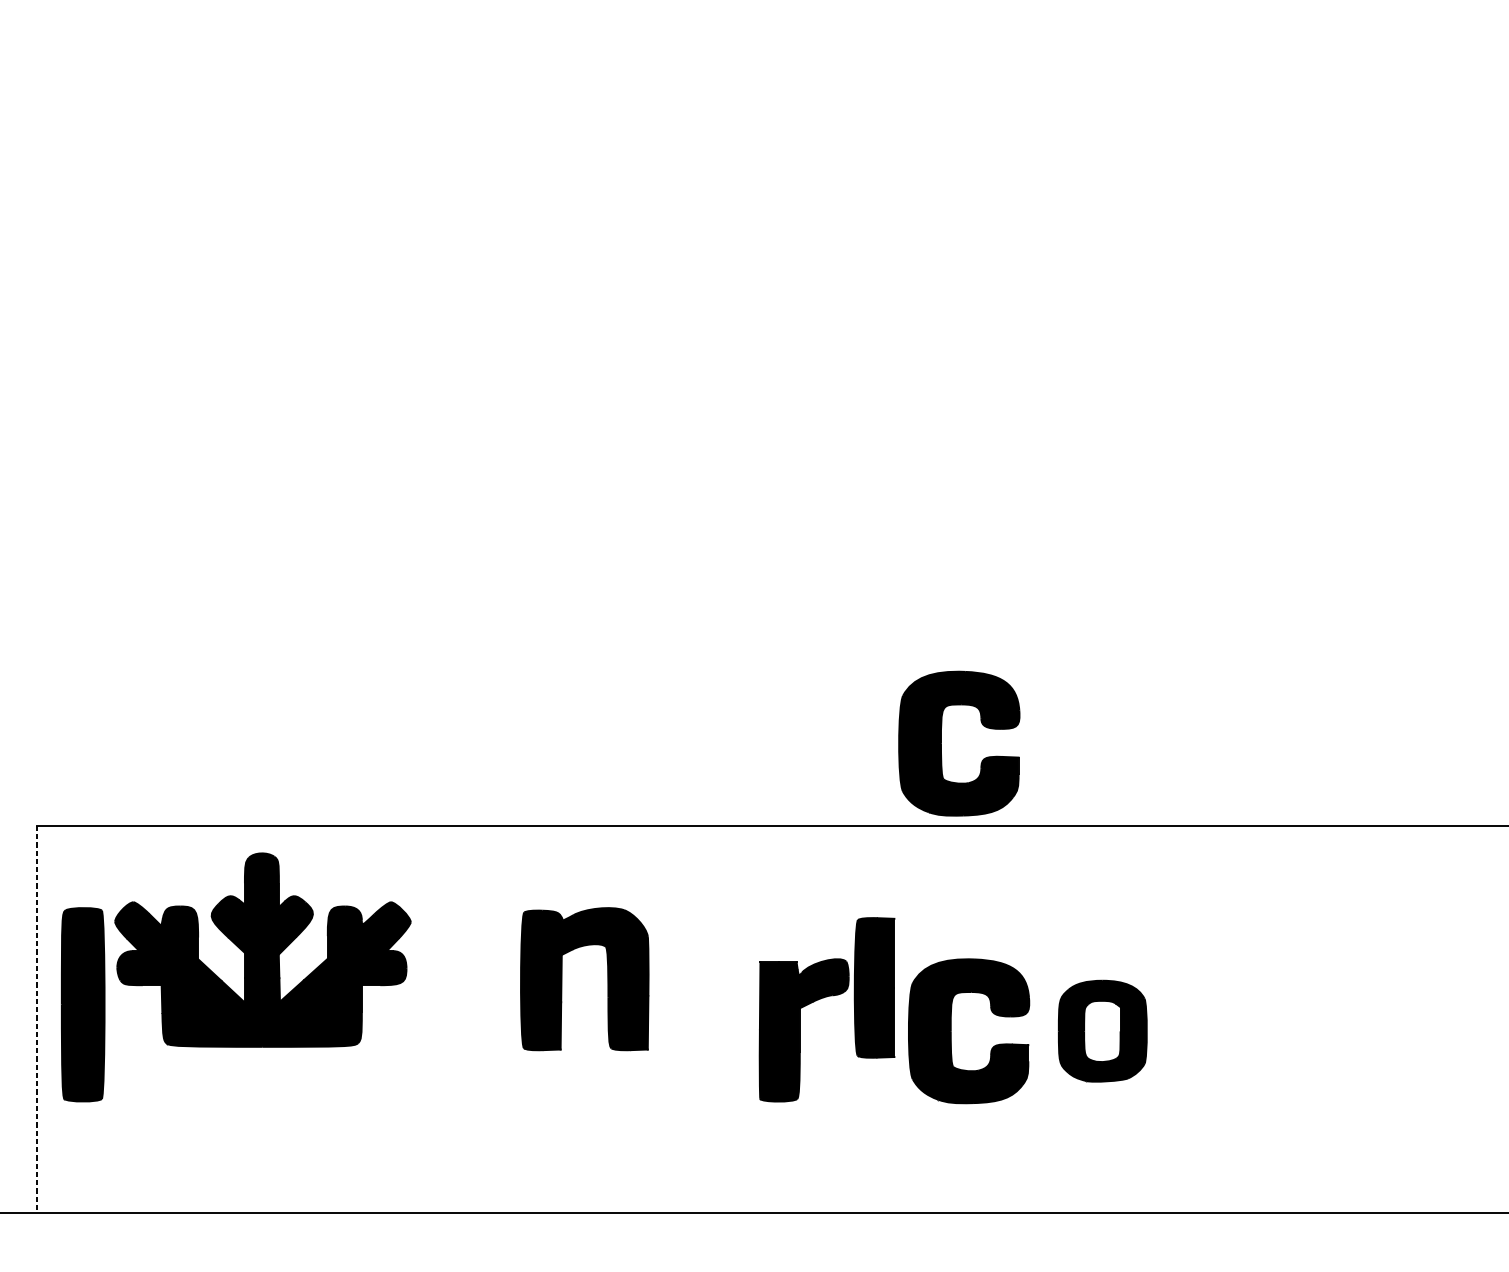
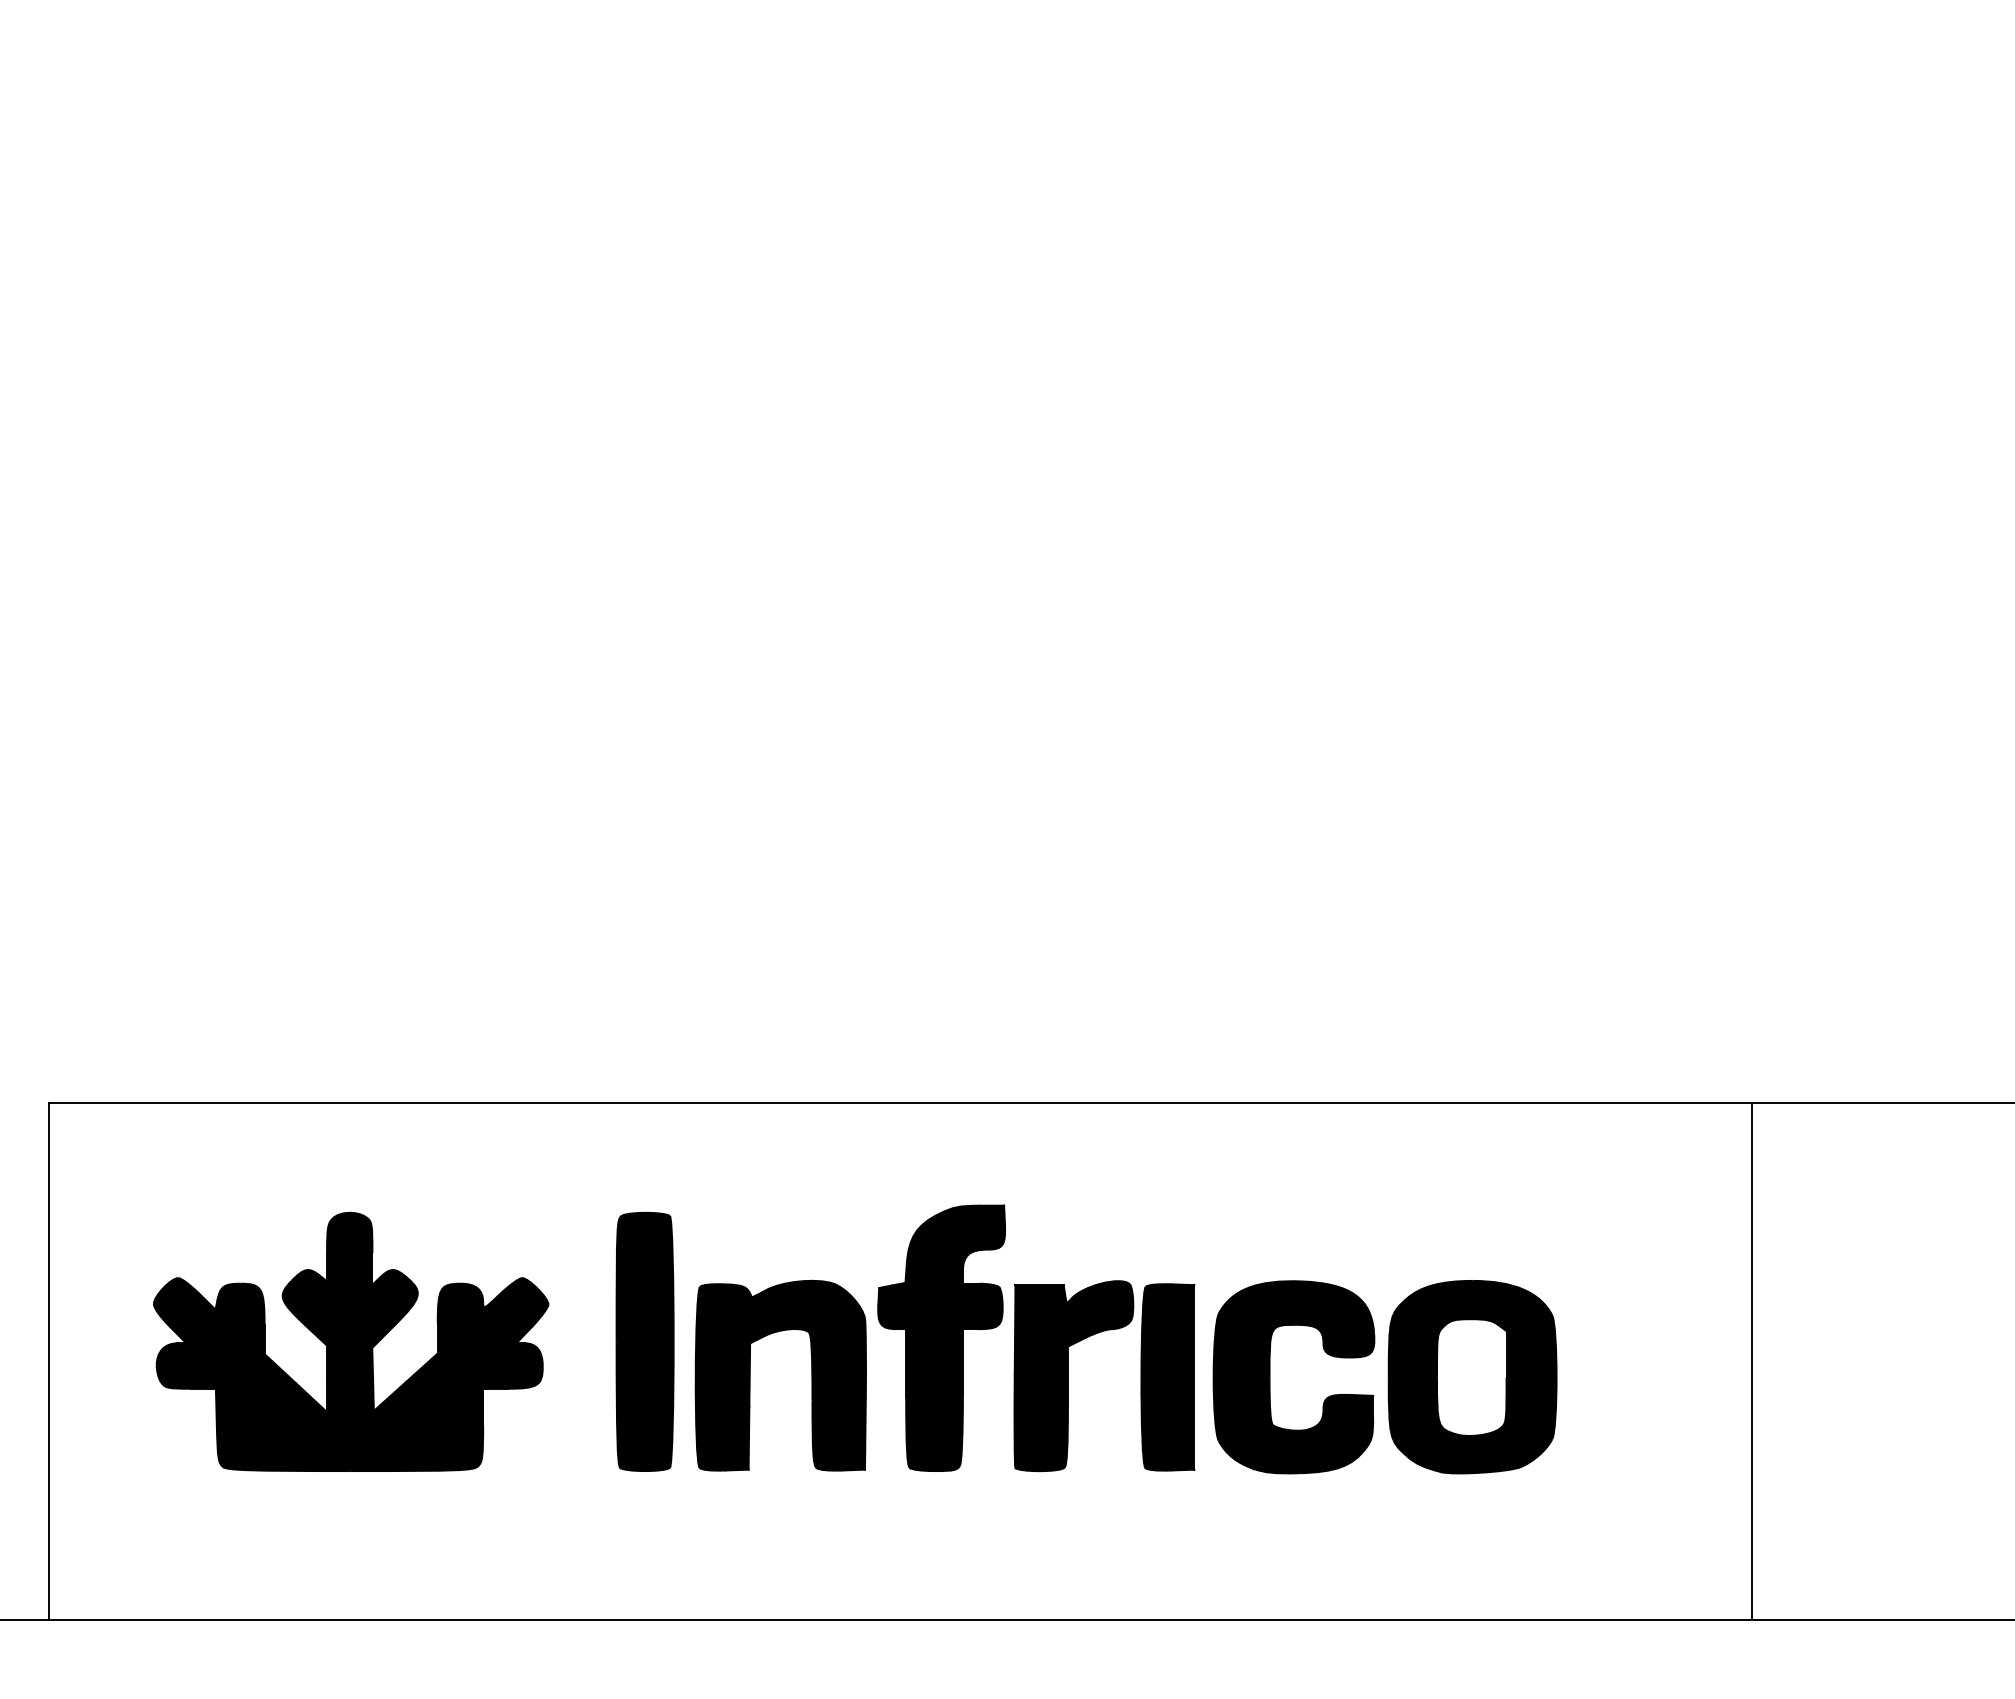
part: (941, 743) -> (1257, 993), removed
part: (263, 949) -> (351, 1341), moved
part: (562, 978) -> (750, 1375), moved
part: (874, 987) -> (1167, 1377), moved
part: (705, 1001) -> (941, 1337), added
part: (82, 1004) -> (644, 1341), moved
line: (37, 1019) -> (49, 1361), dashed -> solid
line: (1312, 1019) -> (1752, 1361), added
part: (1102, 1031) -> (1472, 1377), size x1.43

